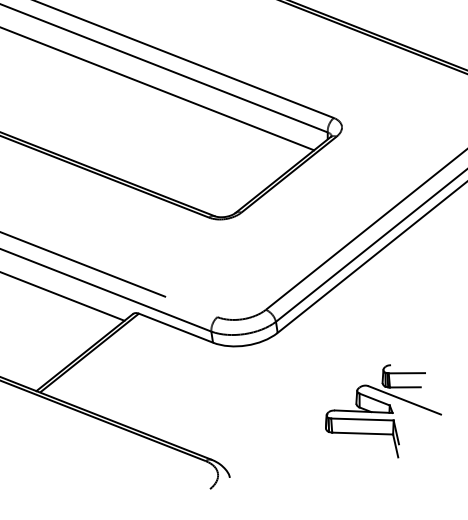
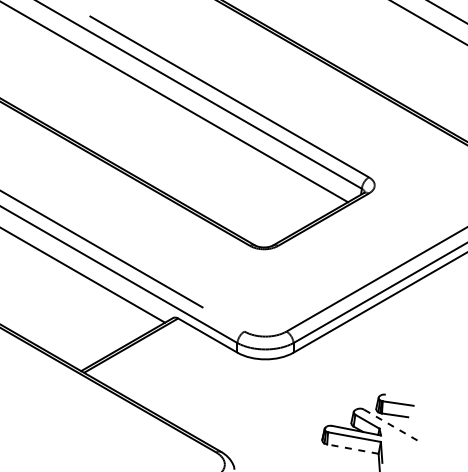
line: (405, 400) -> (393, 426), solid -> dashed
line: (362, 434) -> (352, 449), solid -> dashed

